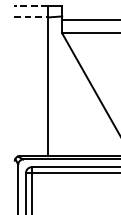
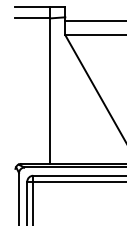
line: (30, 6) -> (32, 6), dashed -> solid
line: (30, 17) -> (32, 18), dashed -> solid

